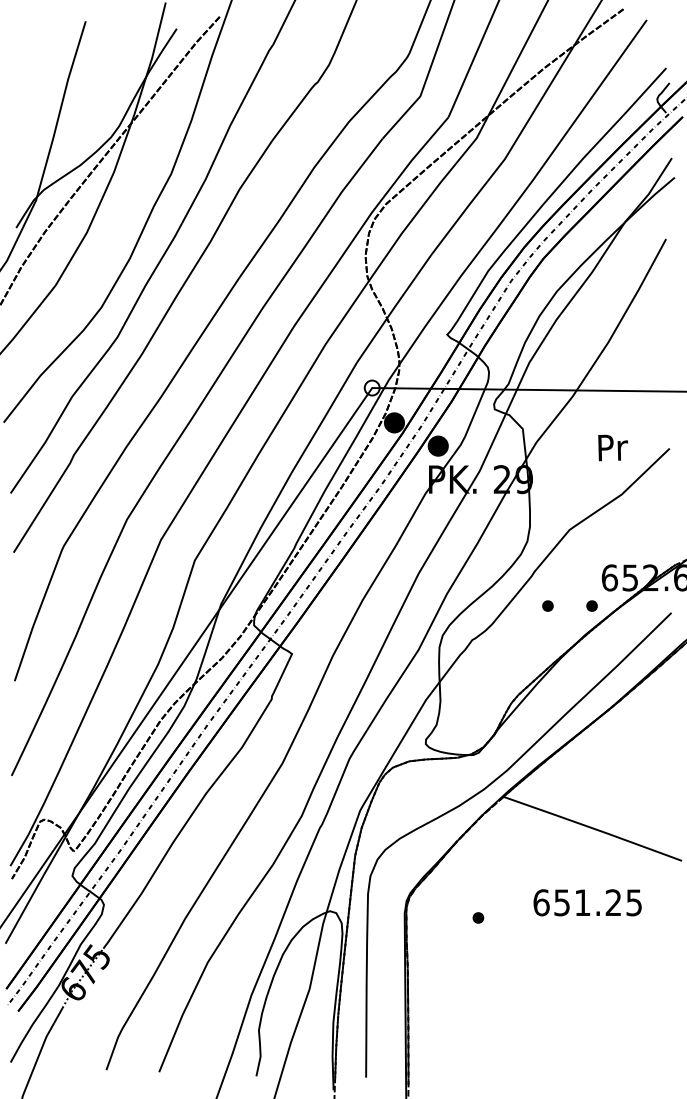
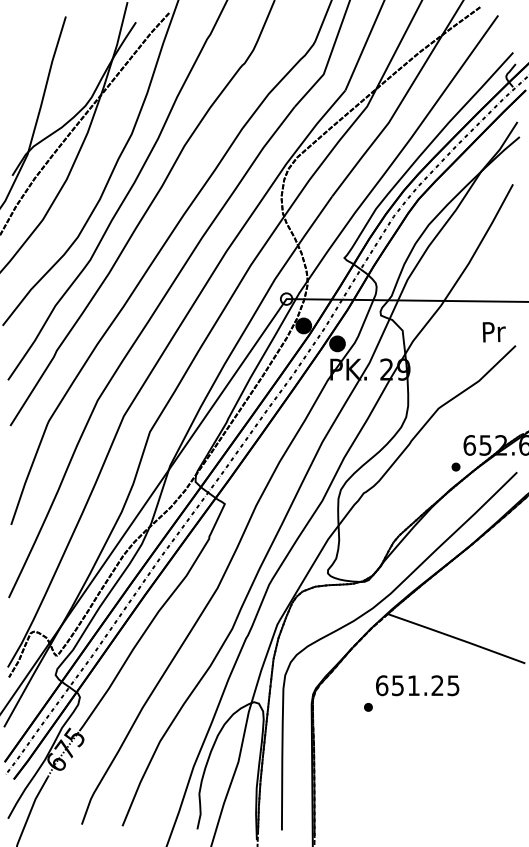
text: (612, 448) -> (493, 332), moved
part: (547, 605) -> (421, 466), removed
text: (587, 902) -> (417, 685), moved

